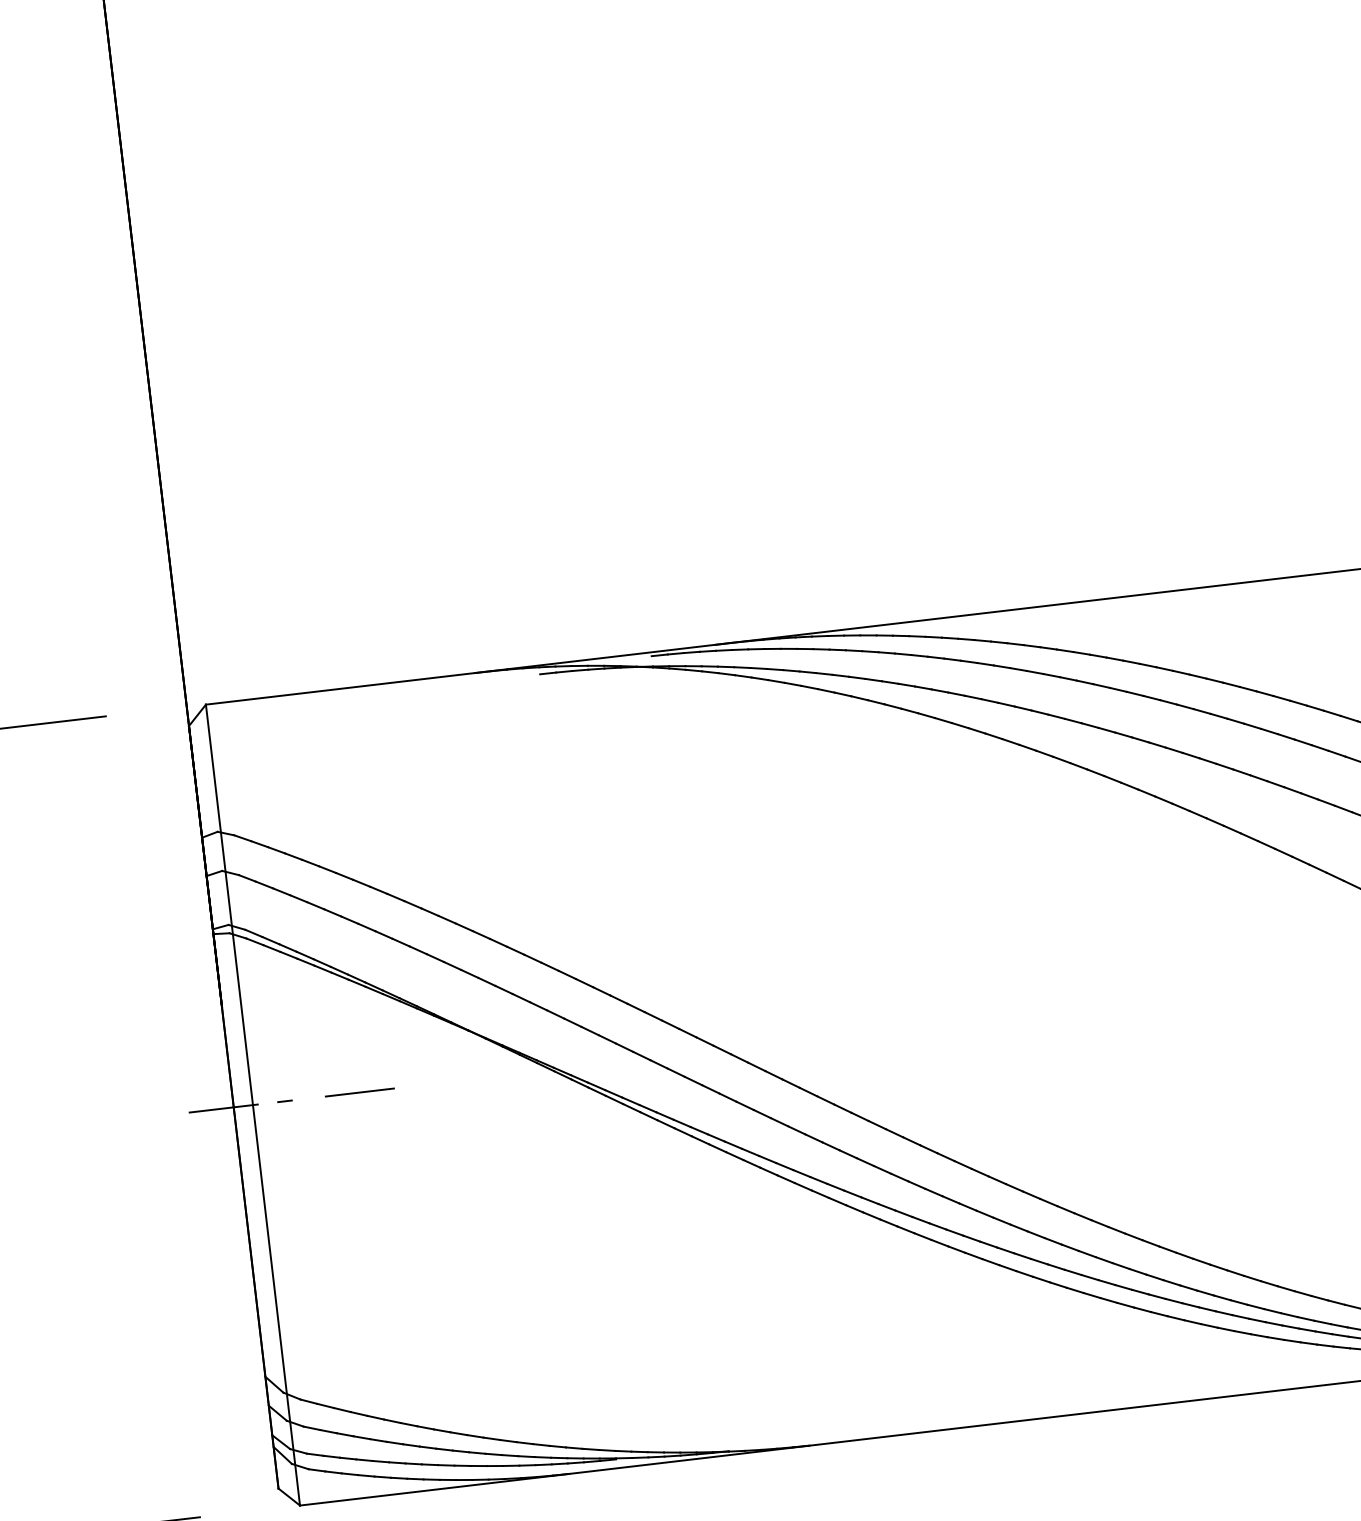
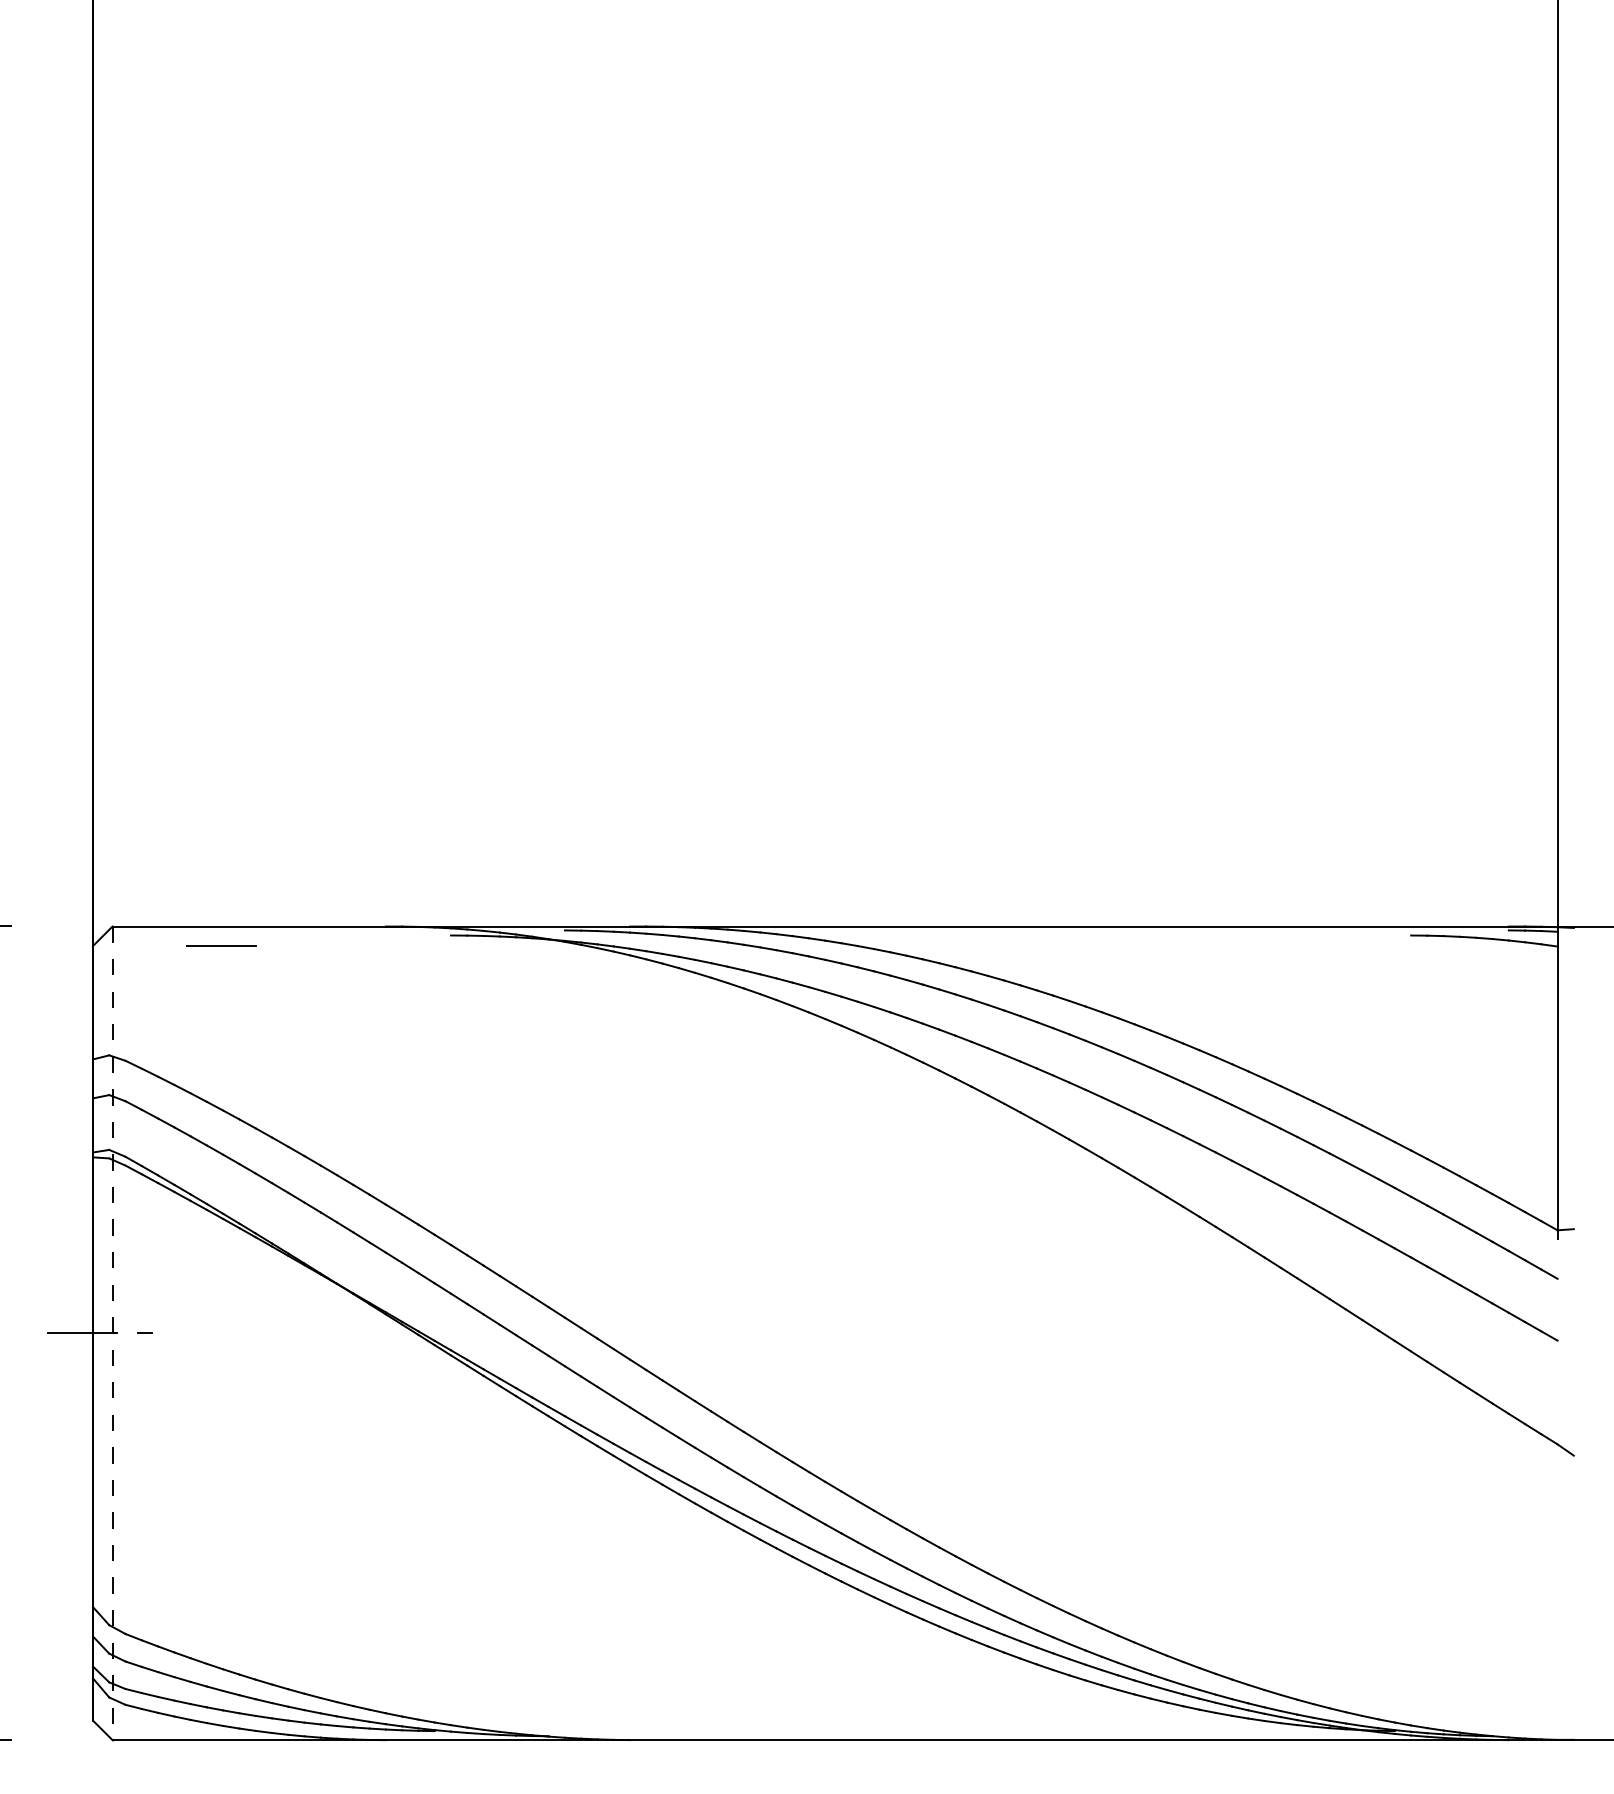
line: (360, 1091) -> (221, 945), moved
line: (252, 1105) -> (112, 1333), solid -> dashed

